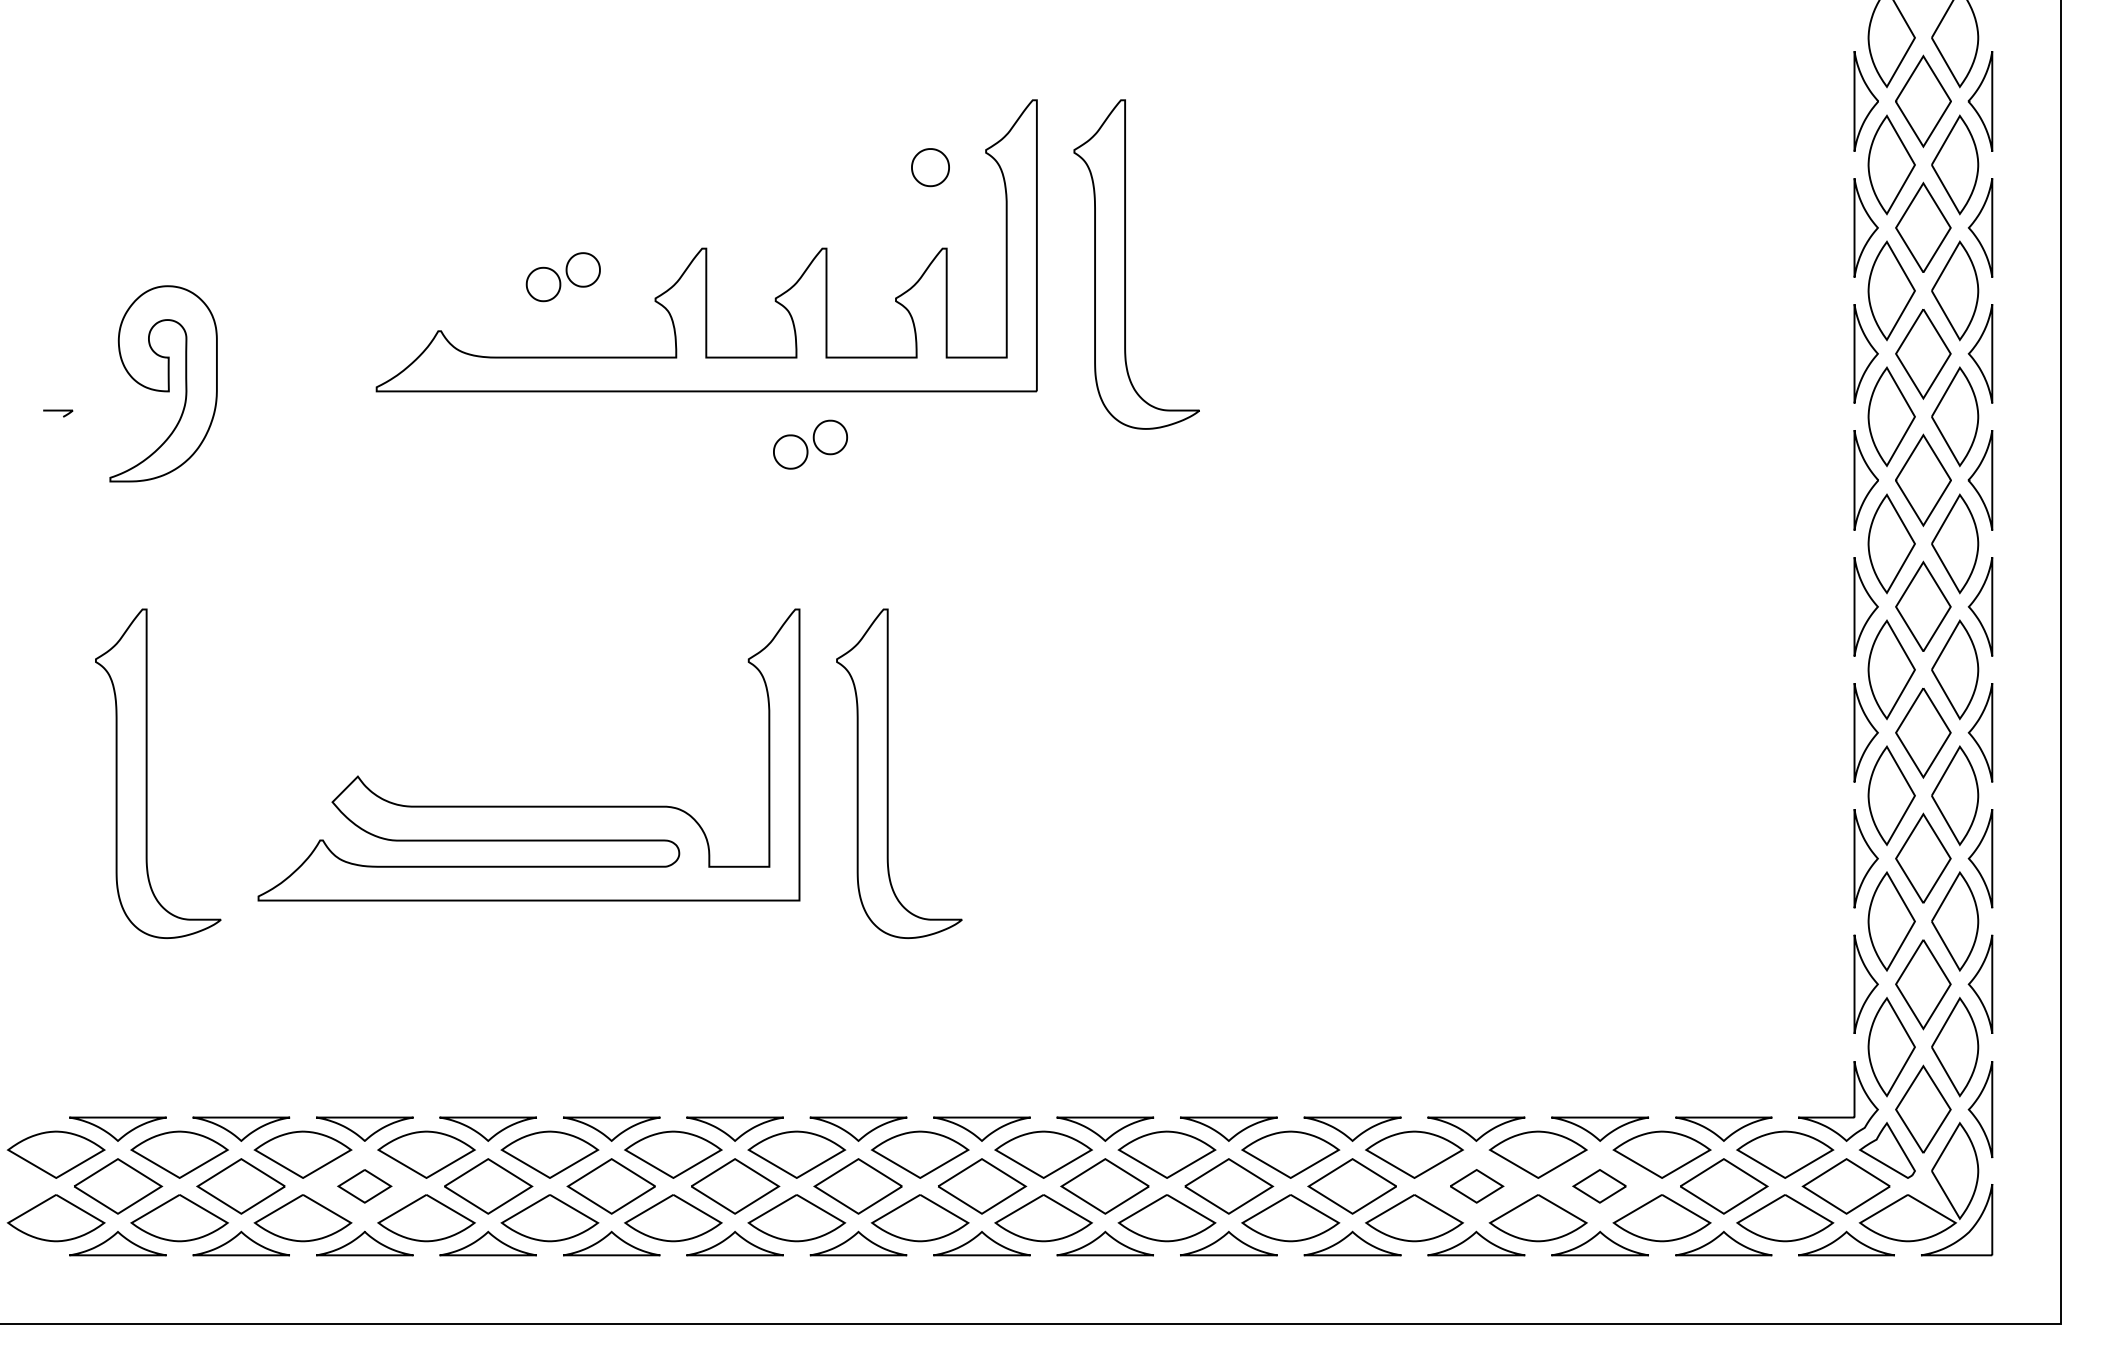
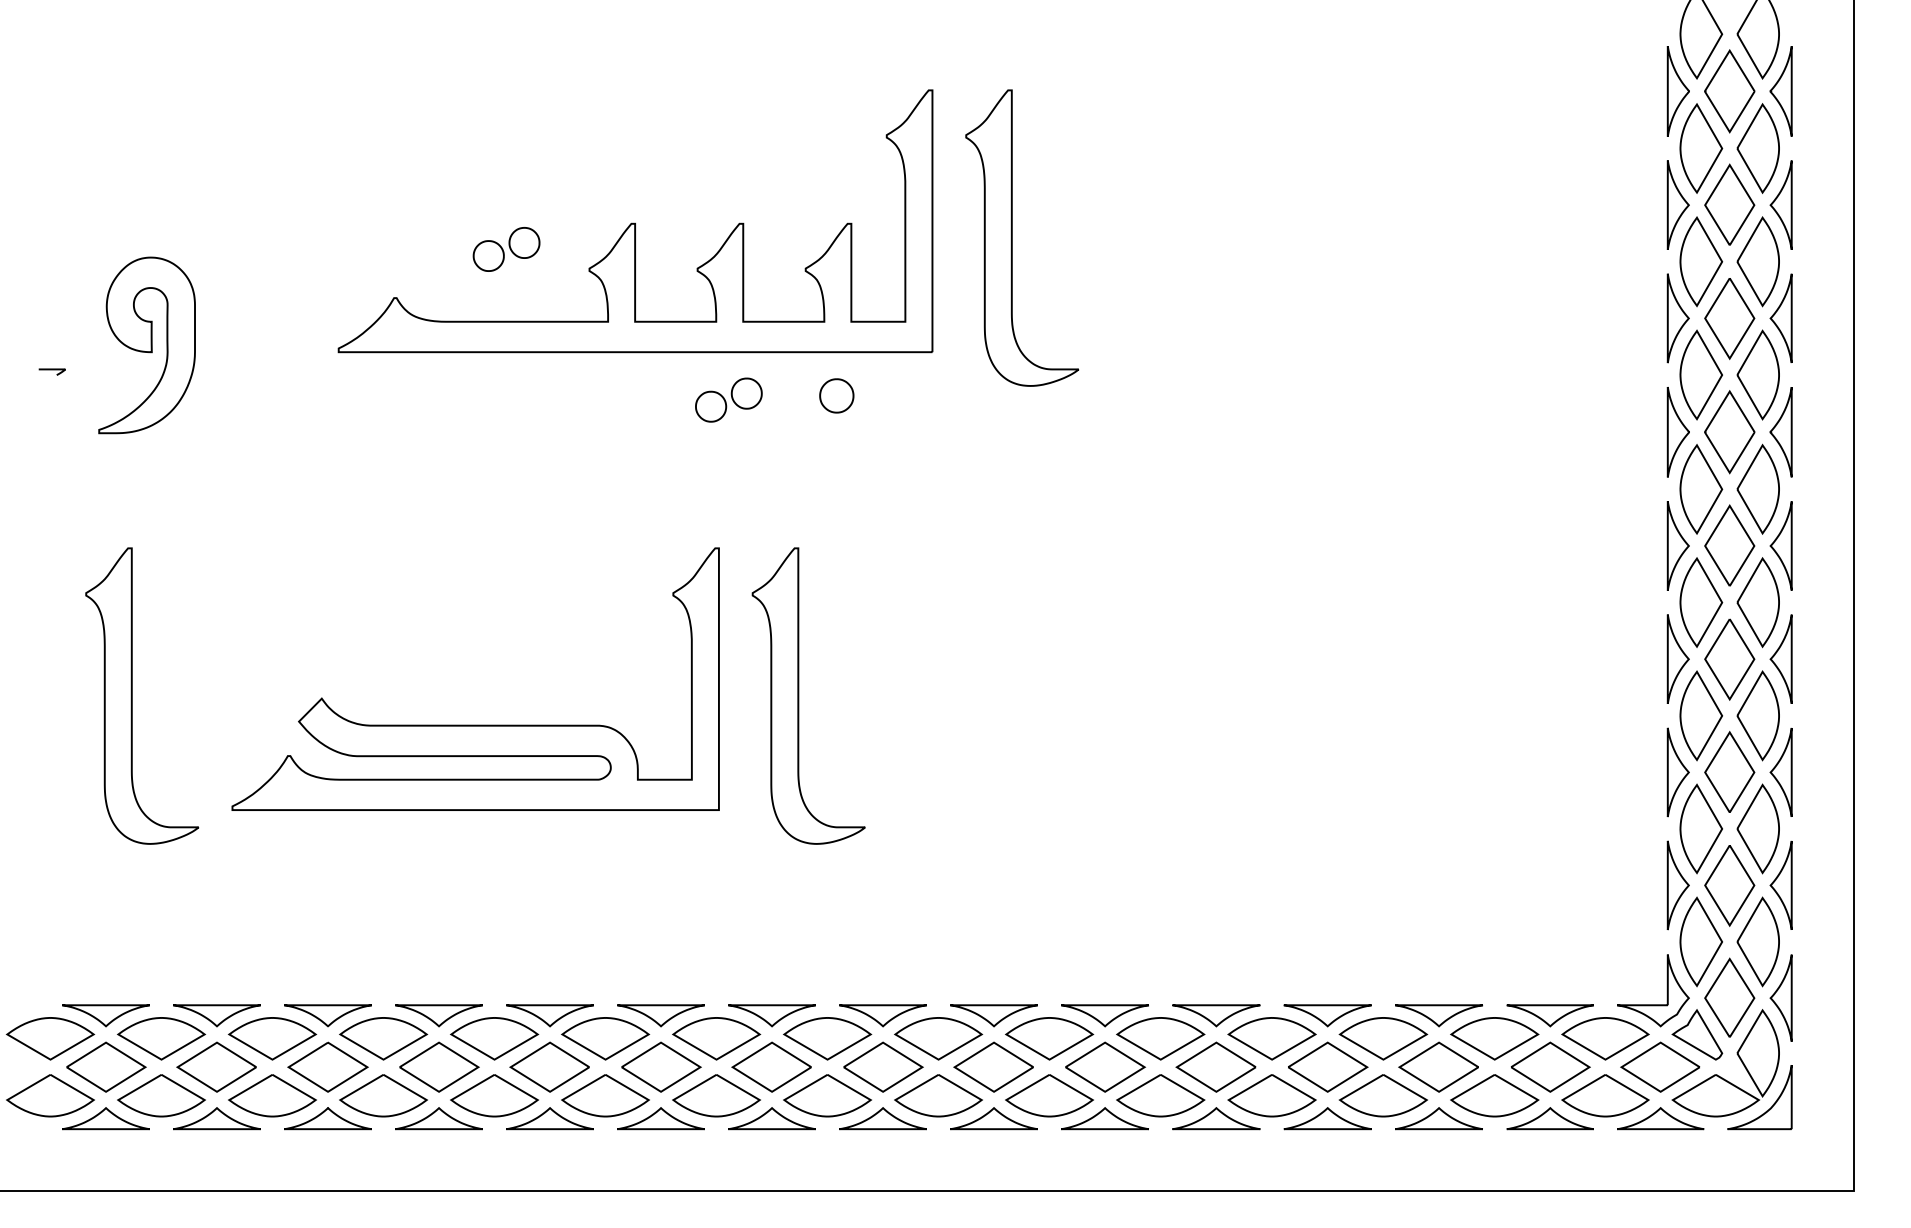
part: (930, 167) -> (836, 395), moved
part: (364, 1185) -> (327, 1066), size x1.67
part: (1477, 1185) -> (1328, 1066), size x1.67
part: (1599, 1185) -> (1438, 1066), size x1.67

